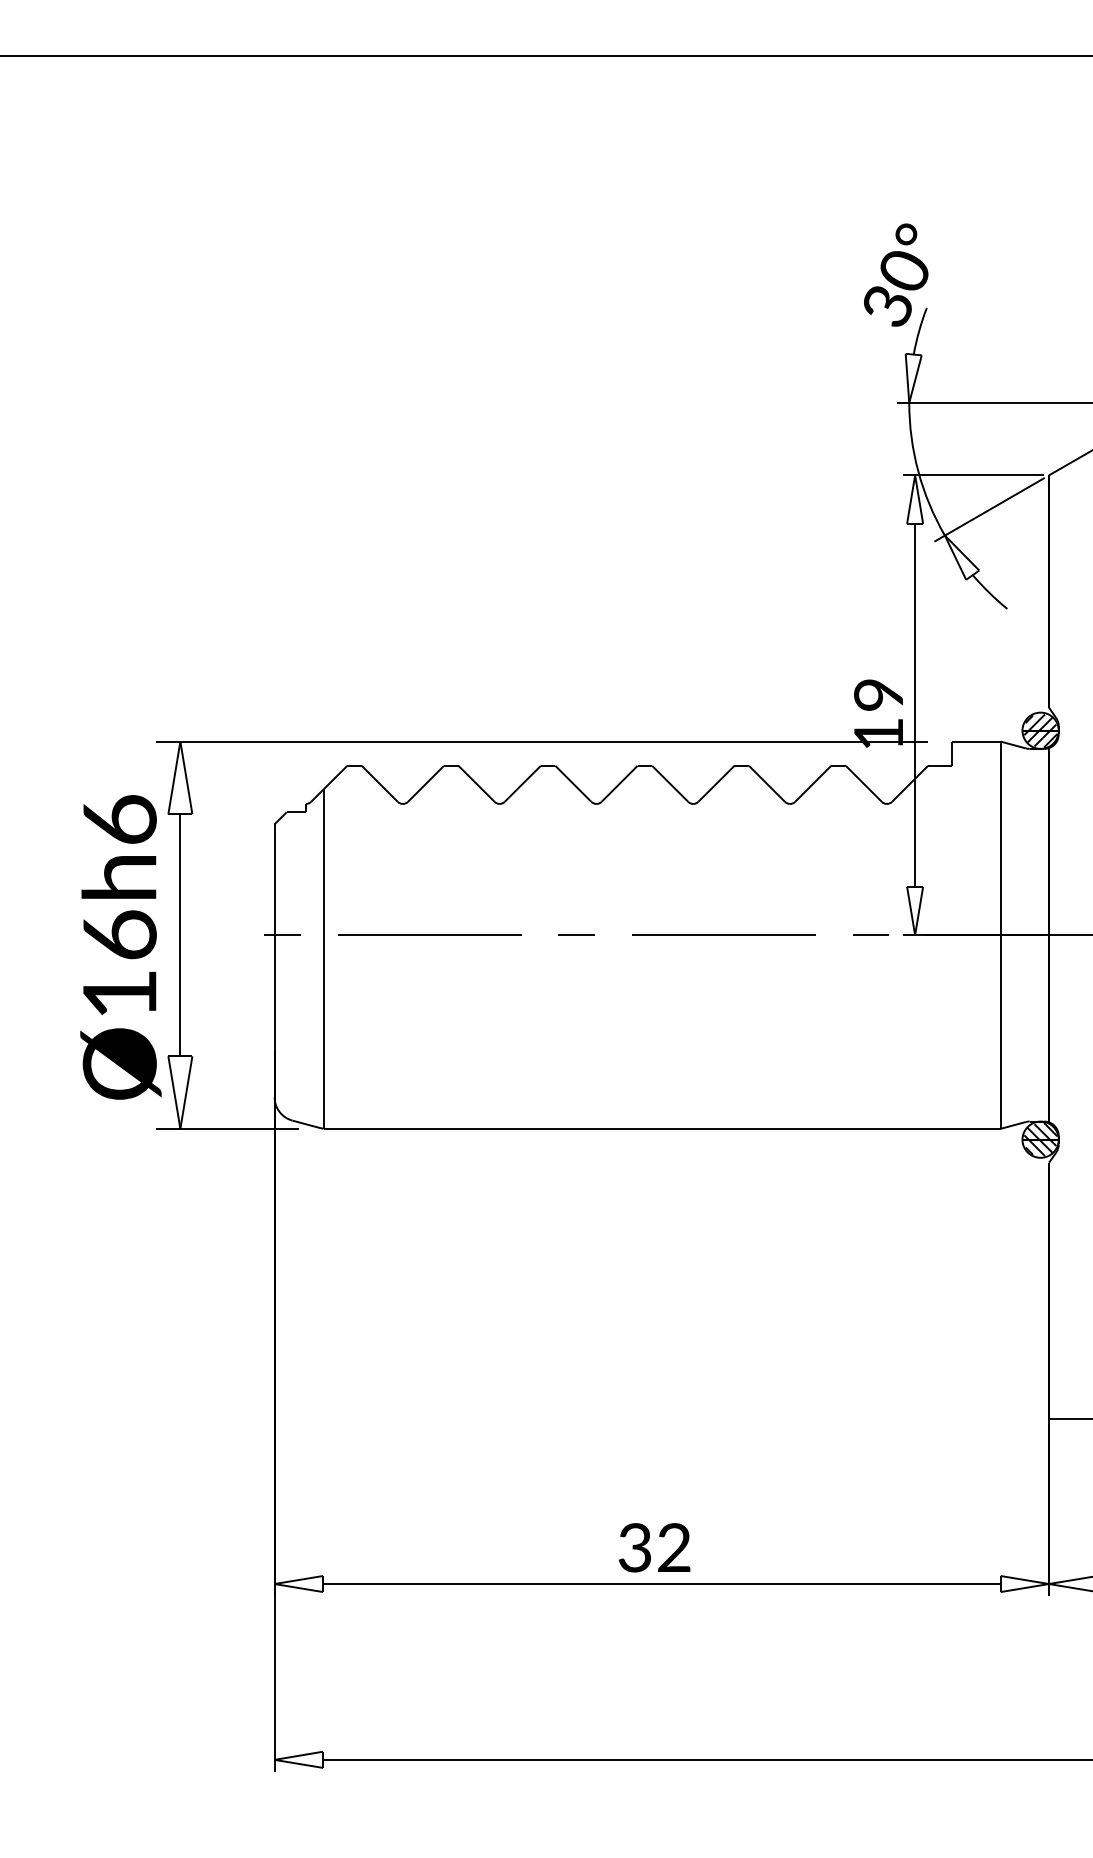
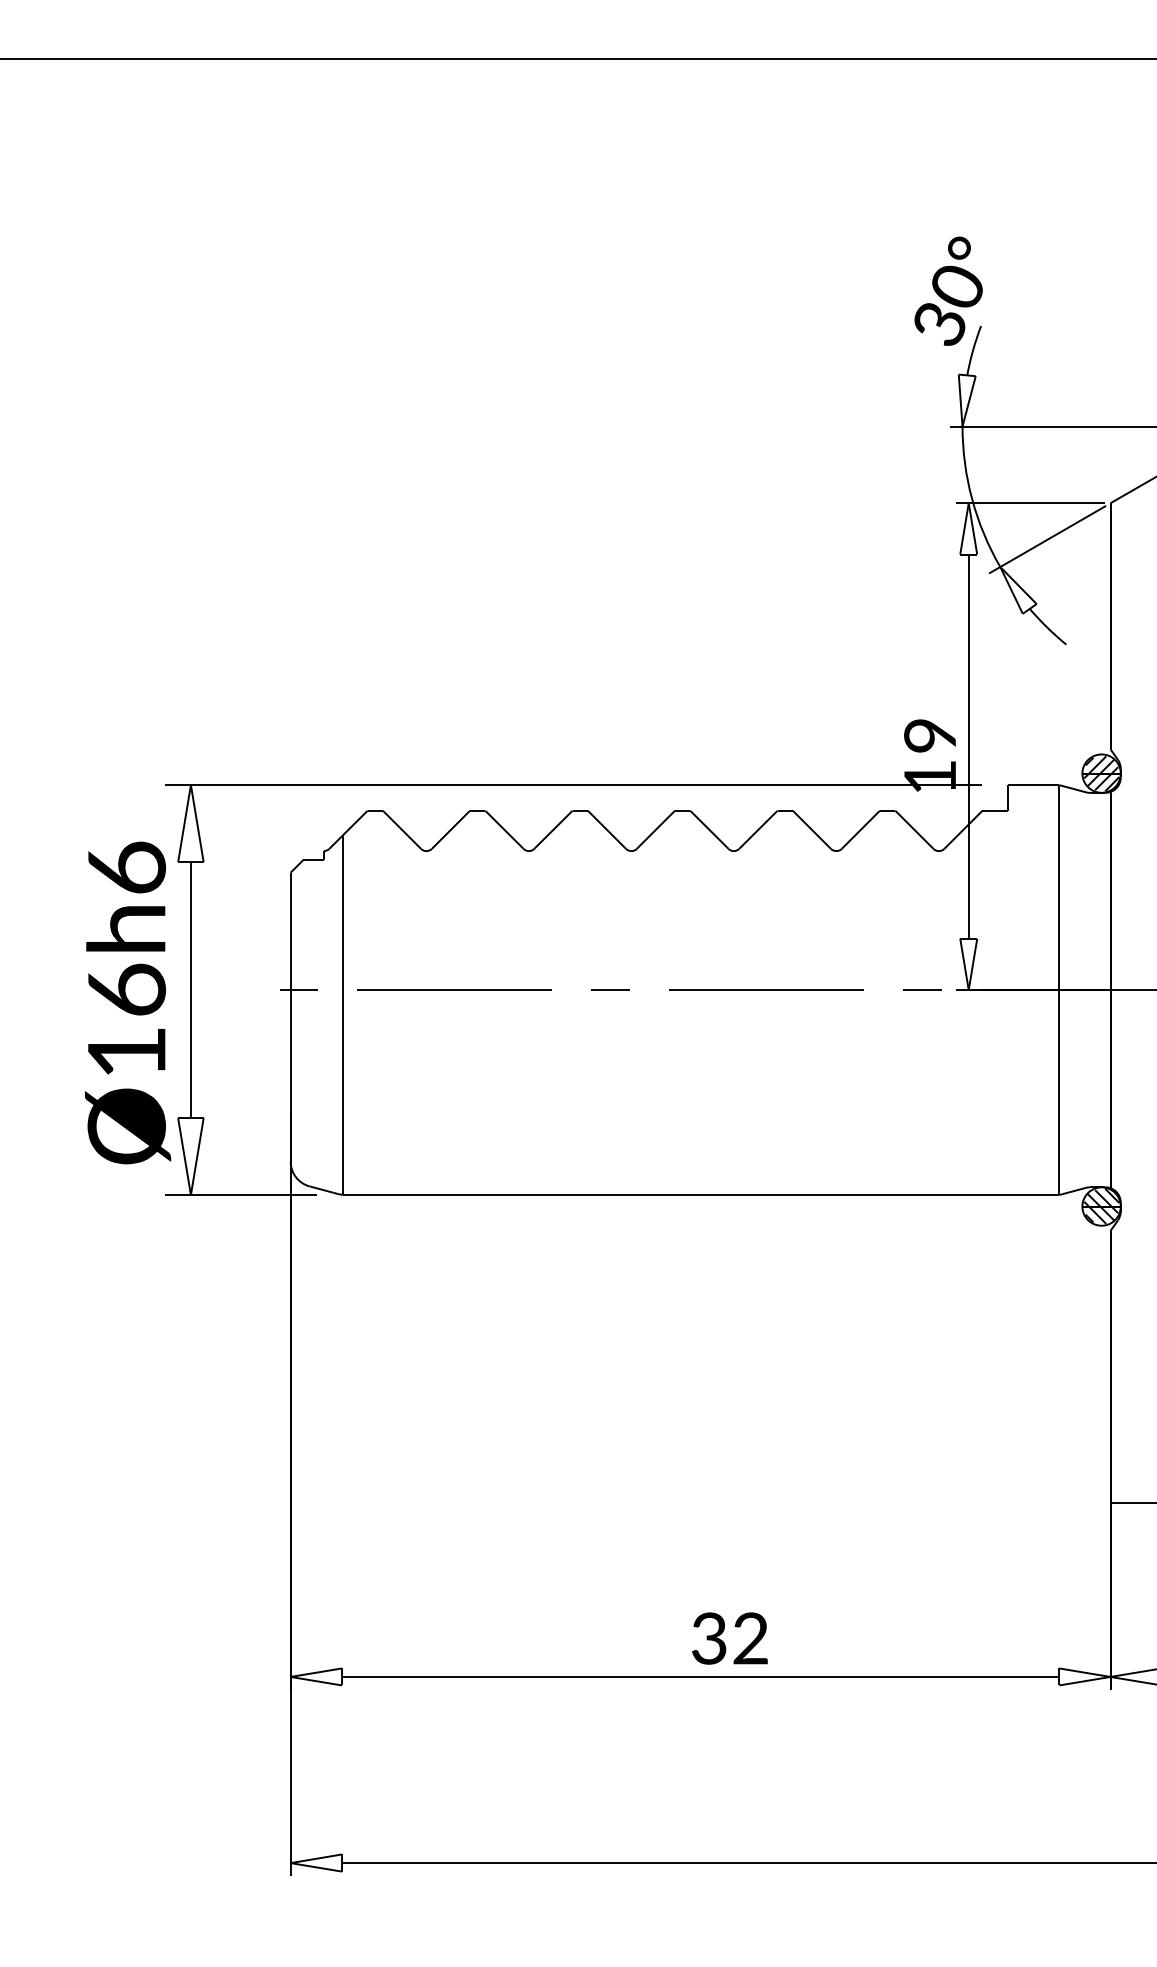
text: (654, 1547) -> (729, 1638), moved

